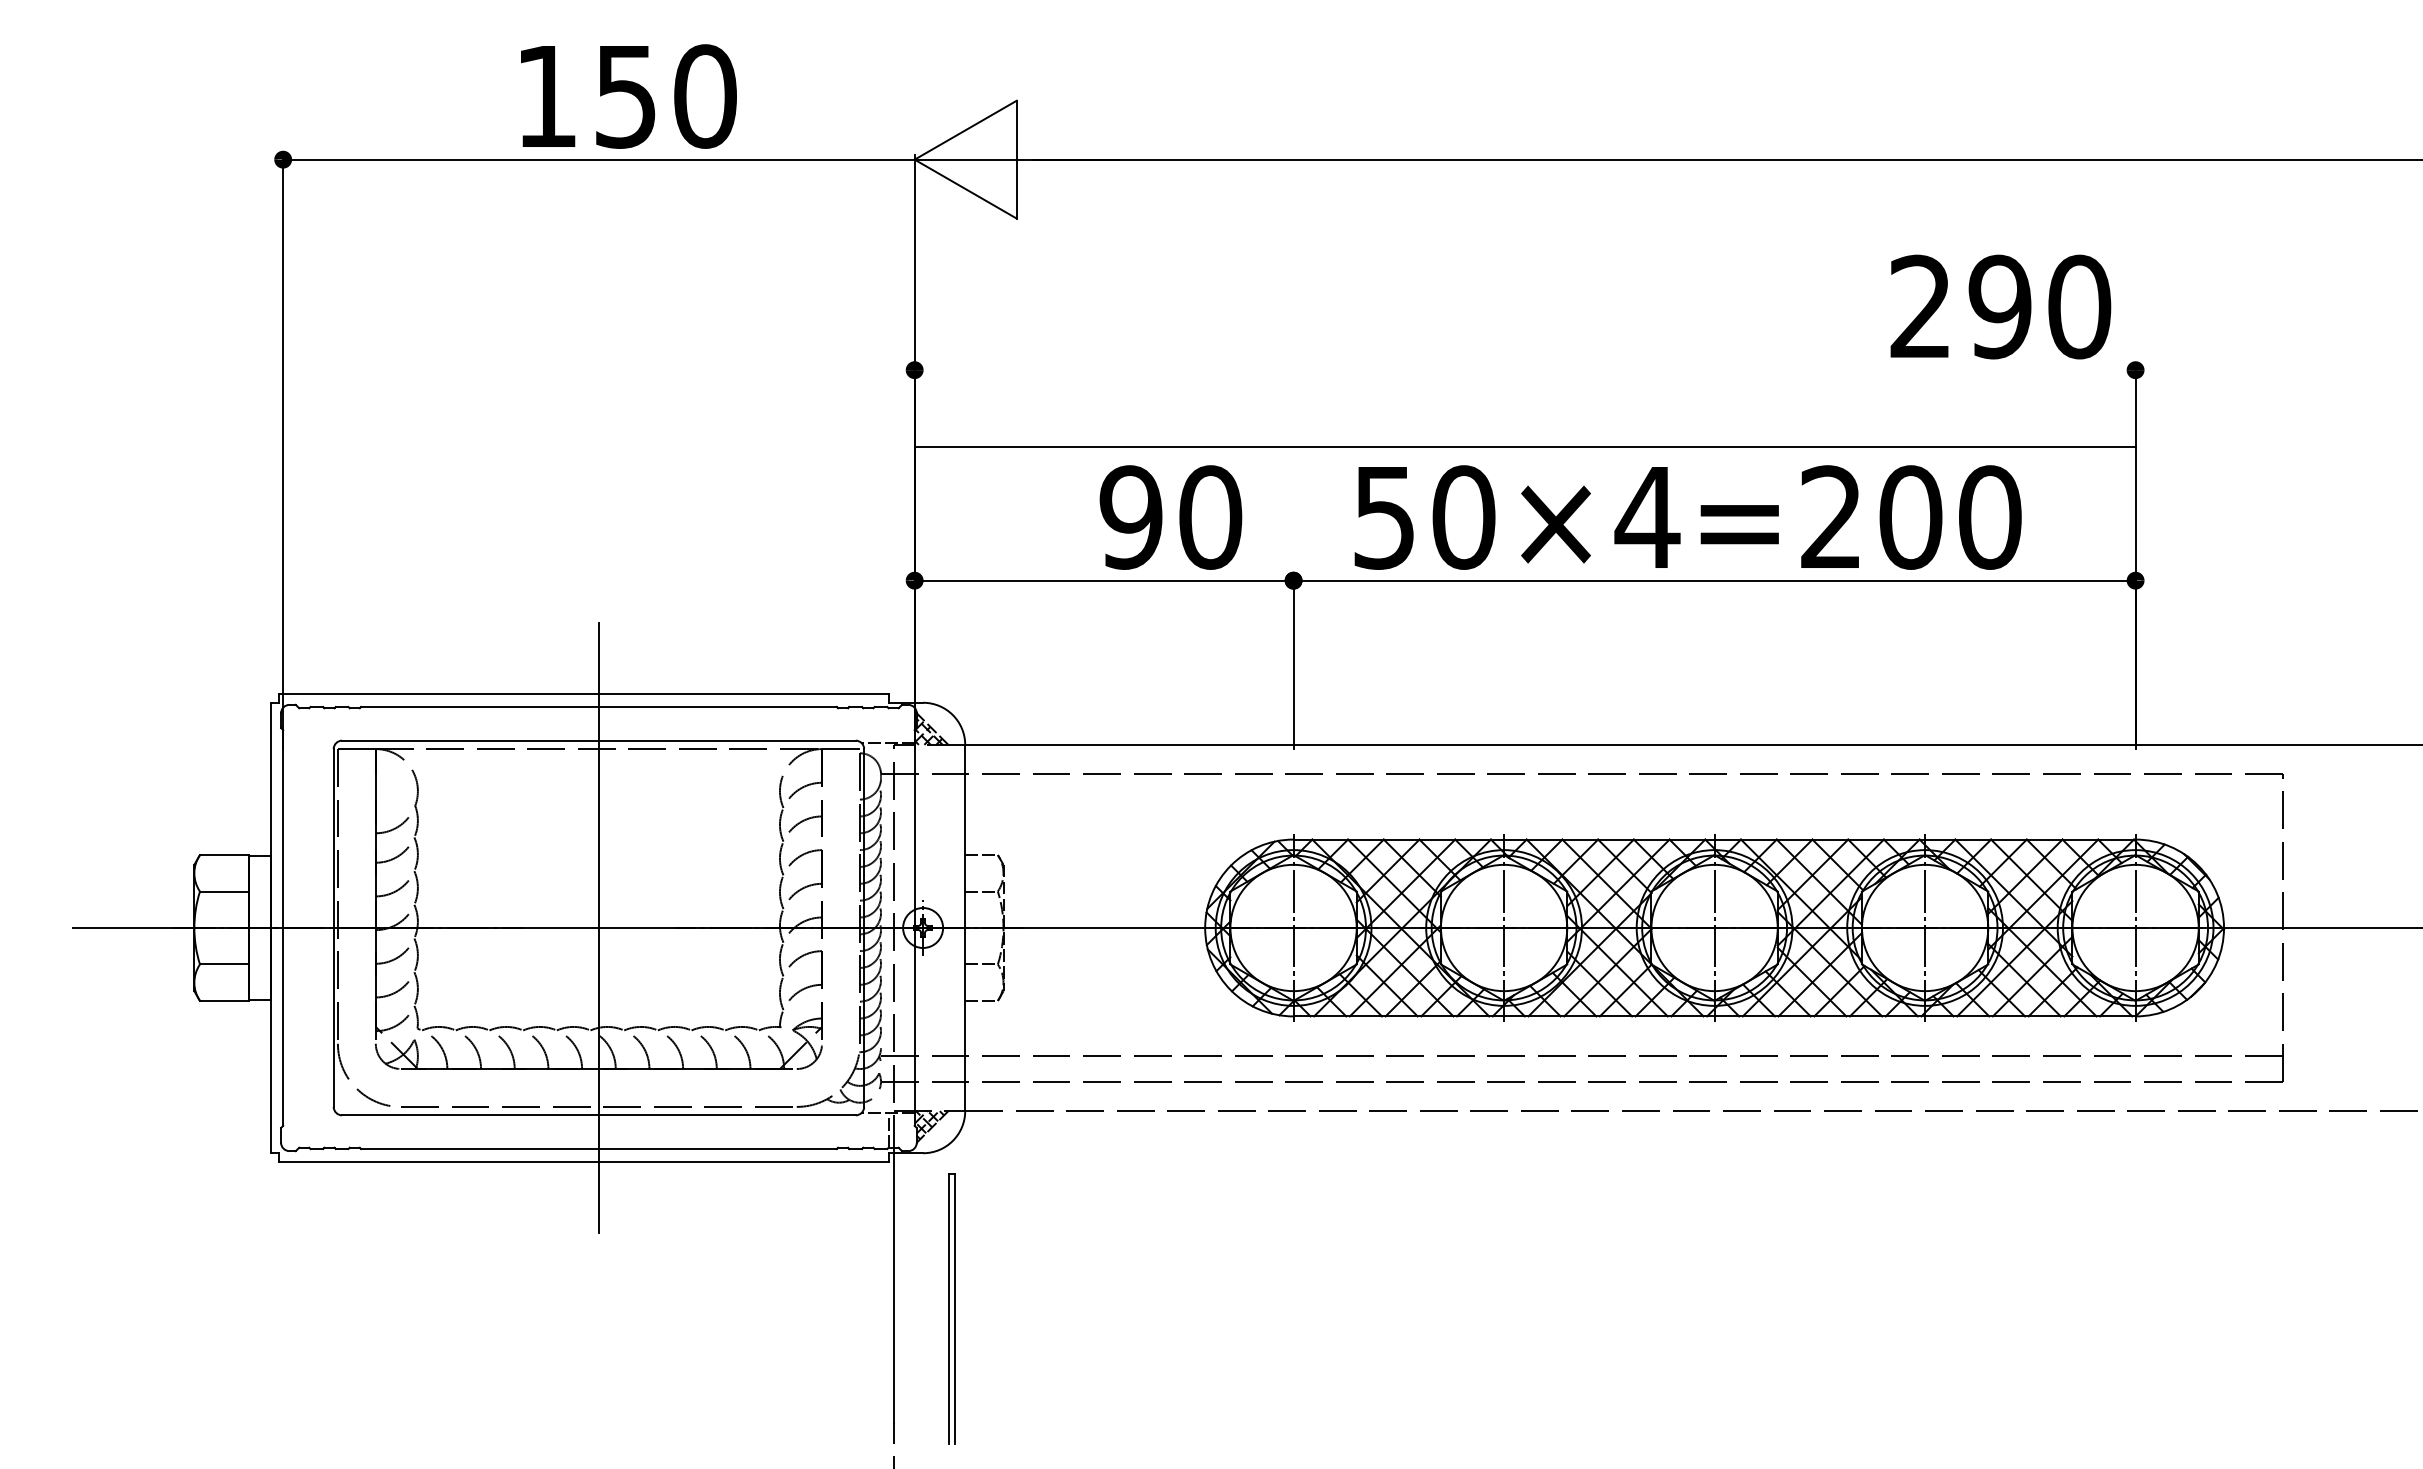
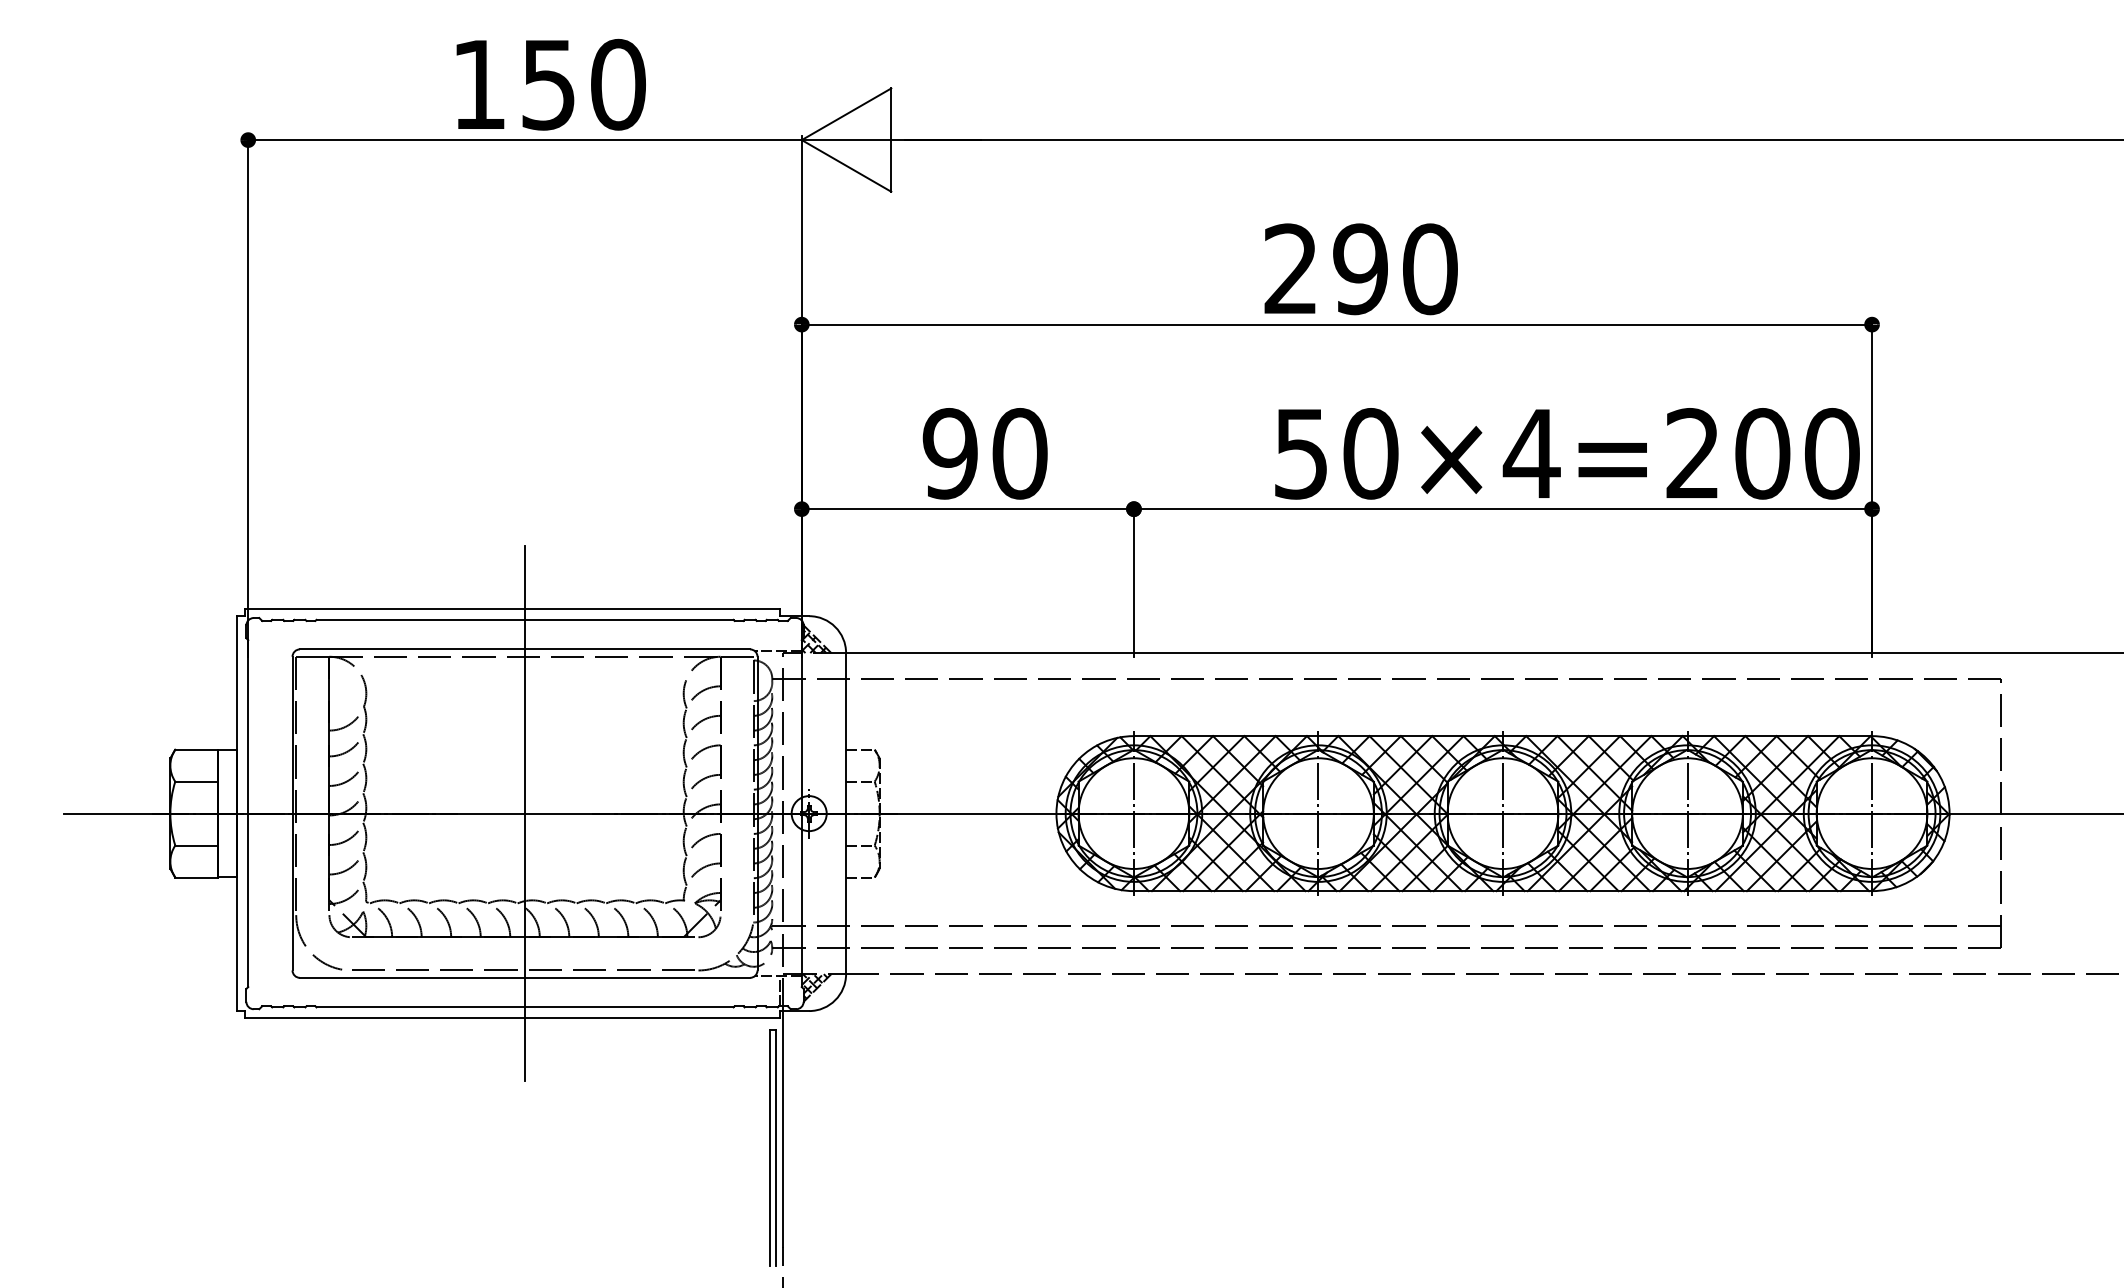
text: (2000, 306) -> (1360, 268), moved
line: (1524, 447) -> (1336, 324), moved
text: (1170, 517) -> (984, 453), moved
text: (1687, 517) -> (1566, 453), moved
part: (951, 1308) -> (772, 1147), moved

